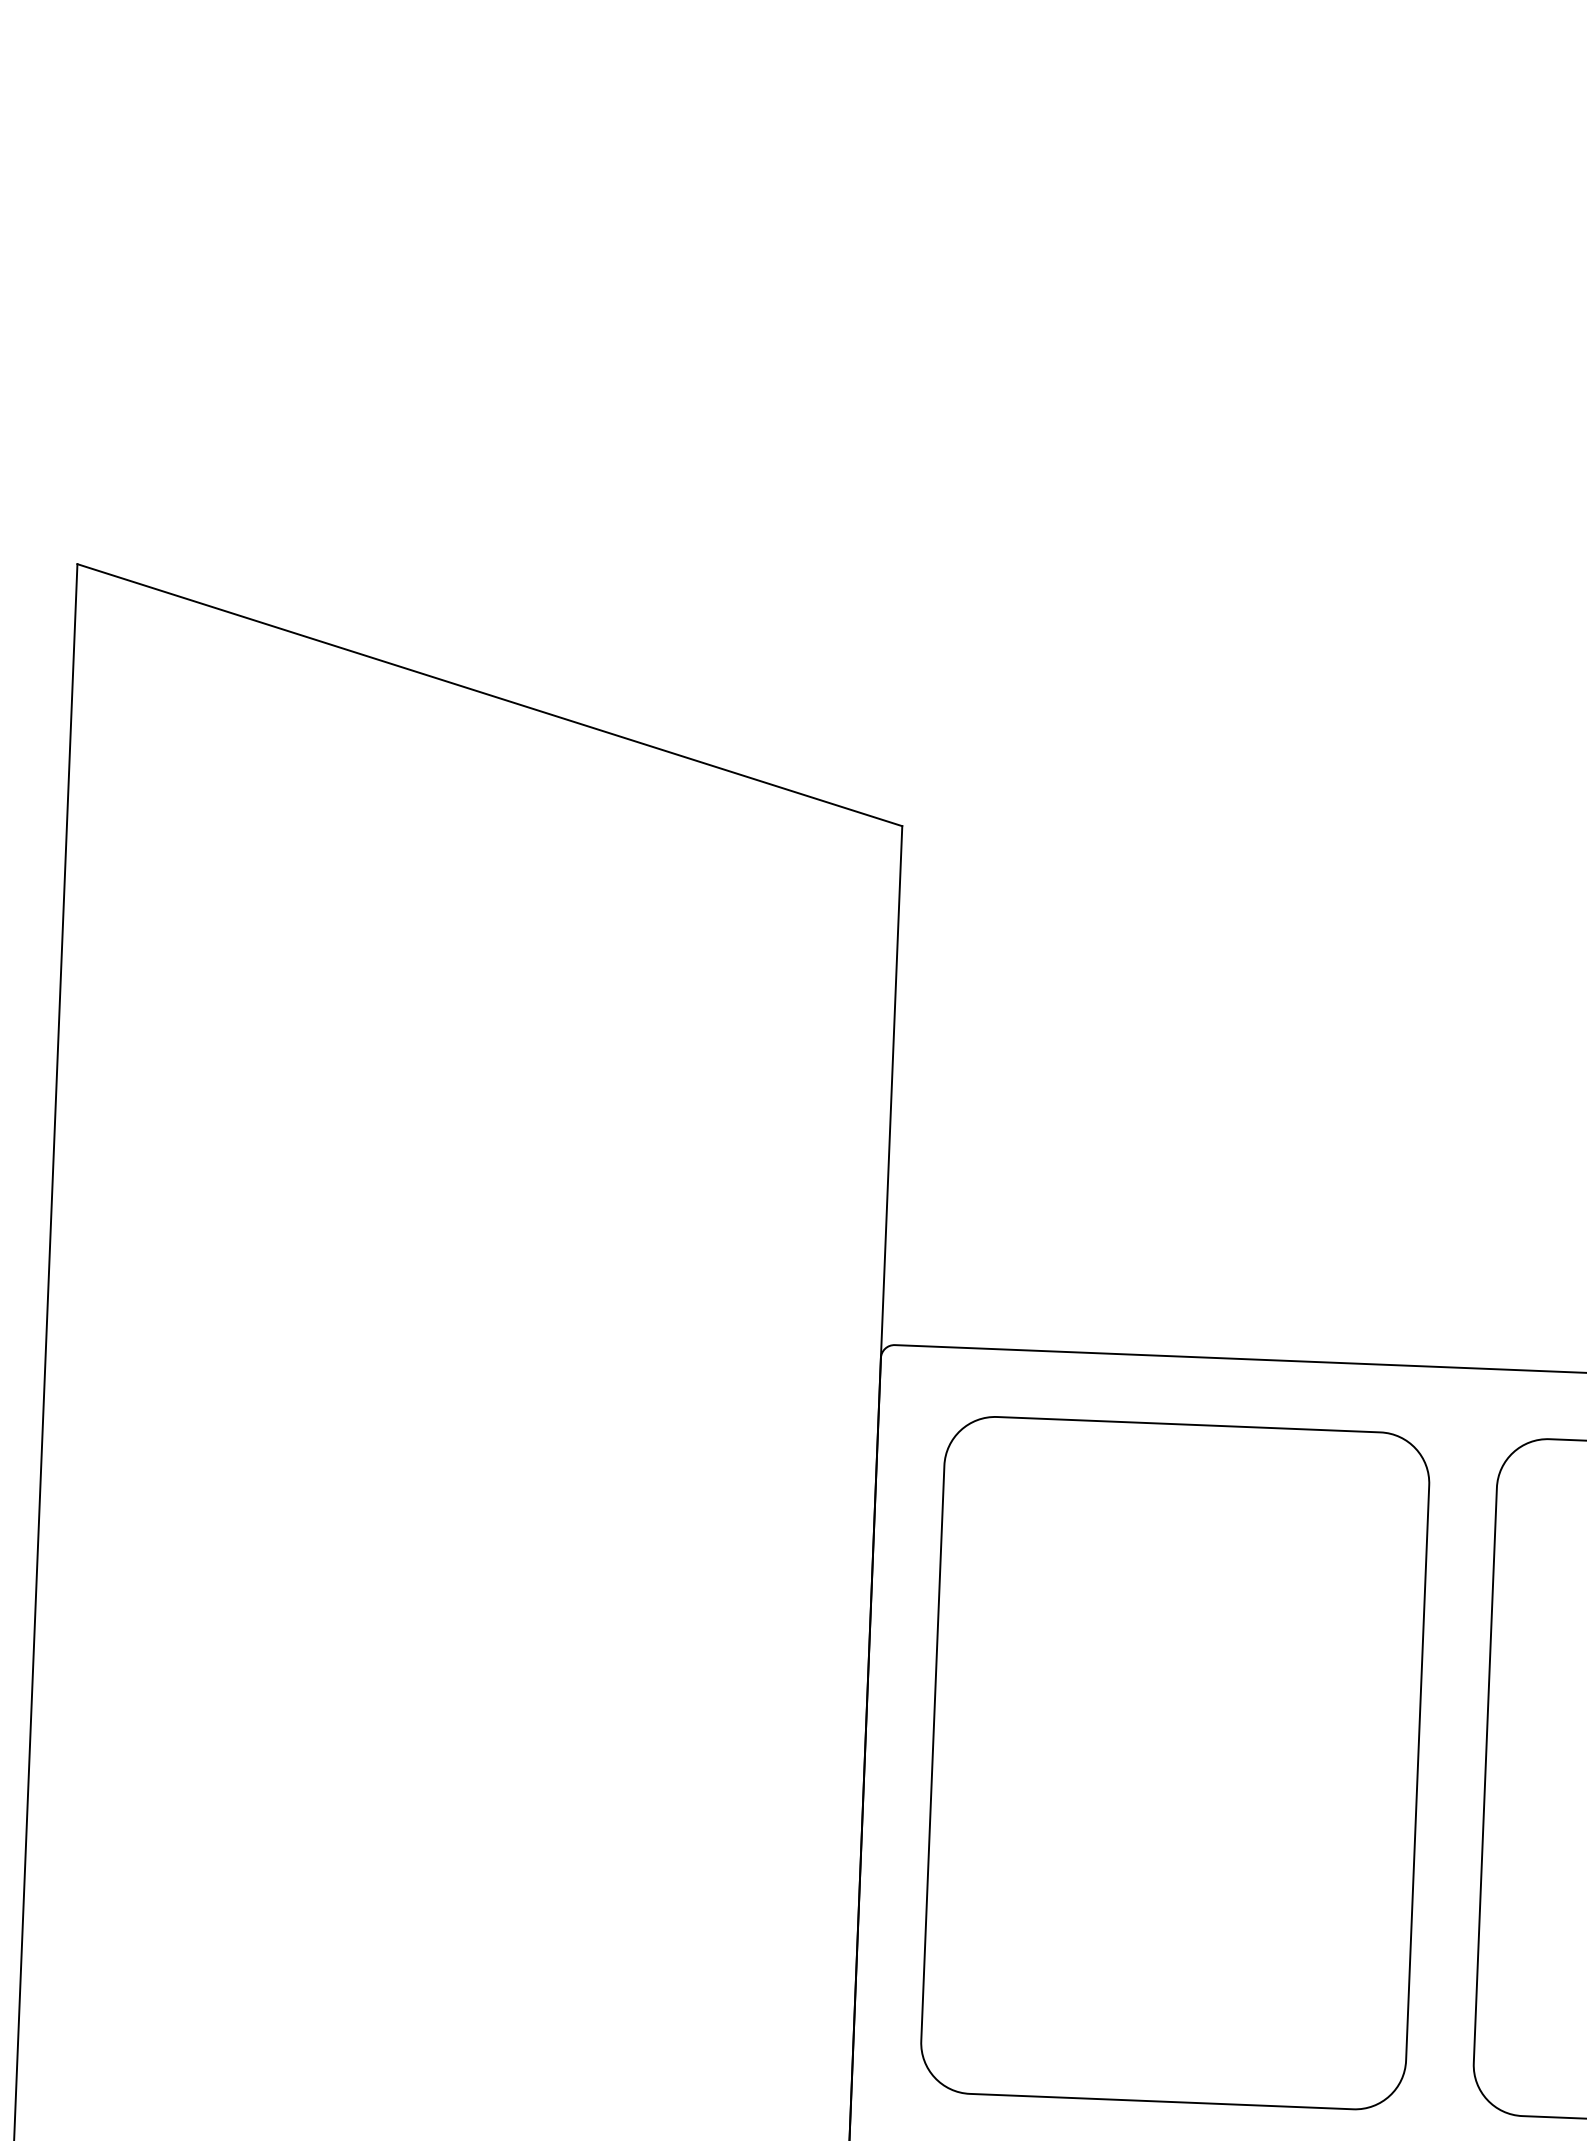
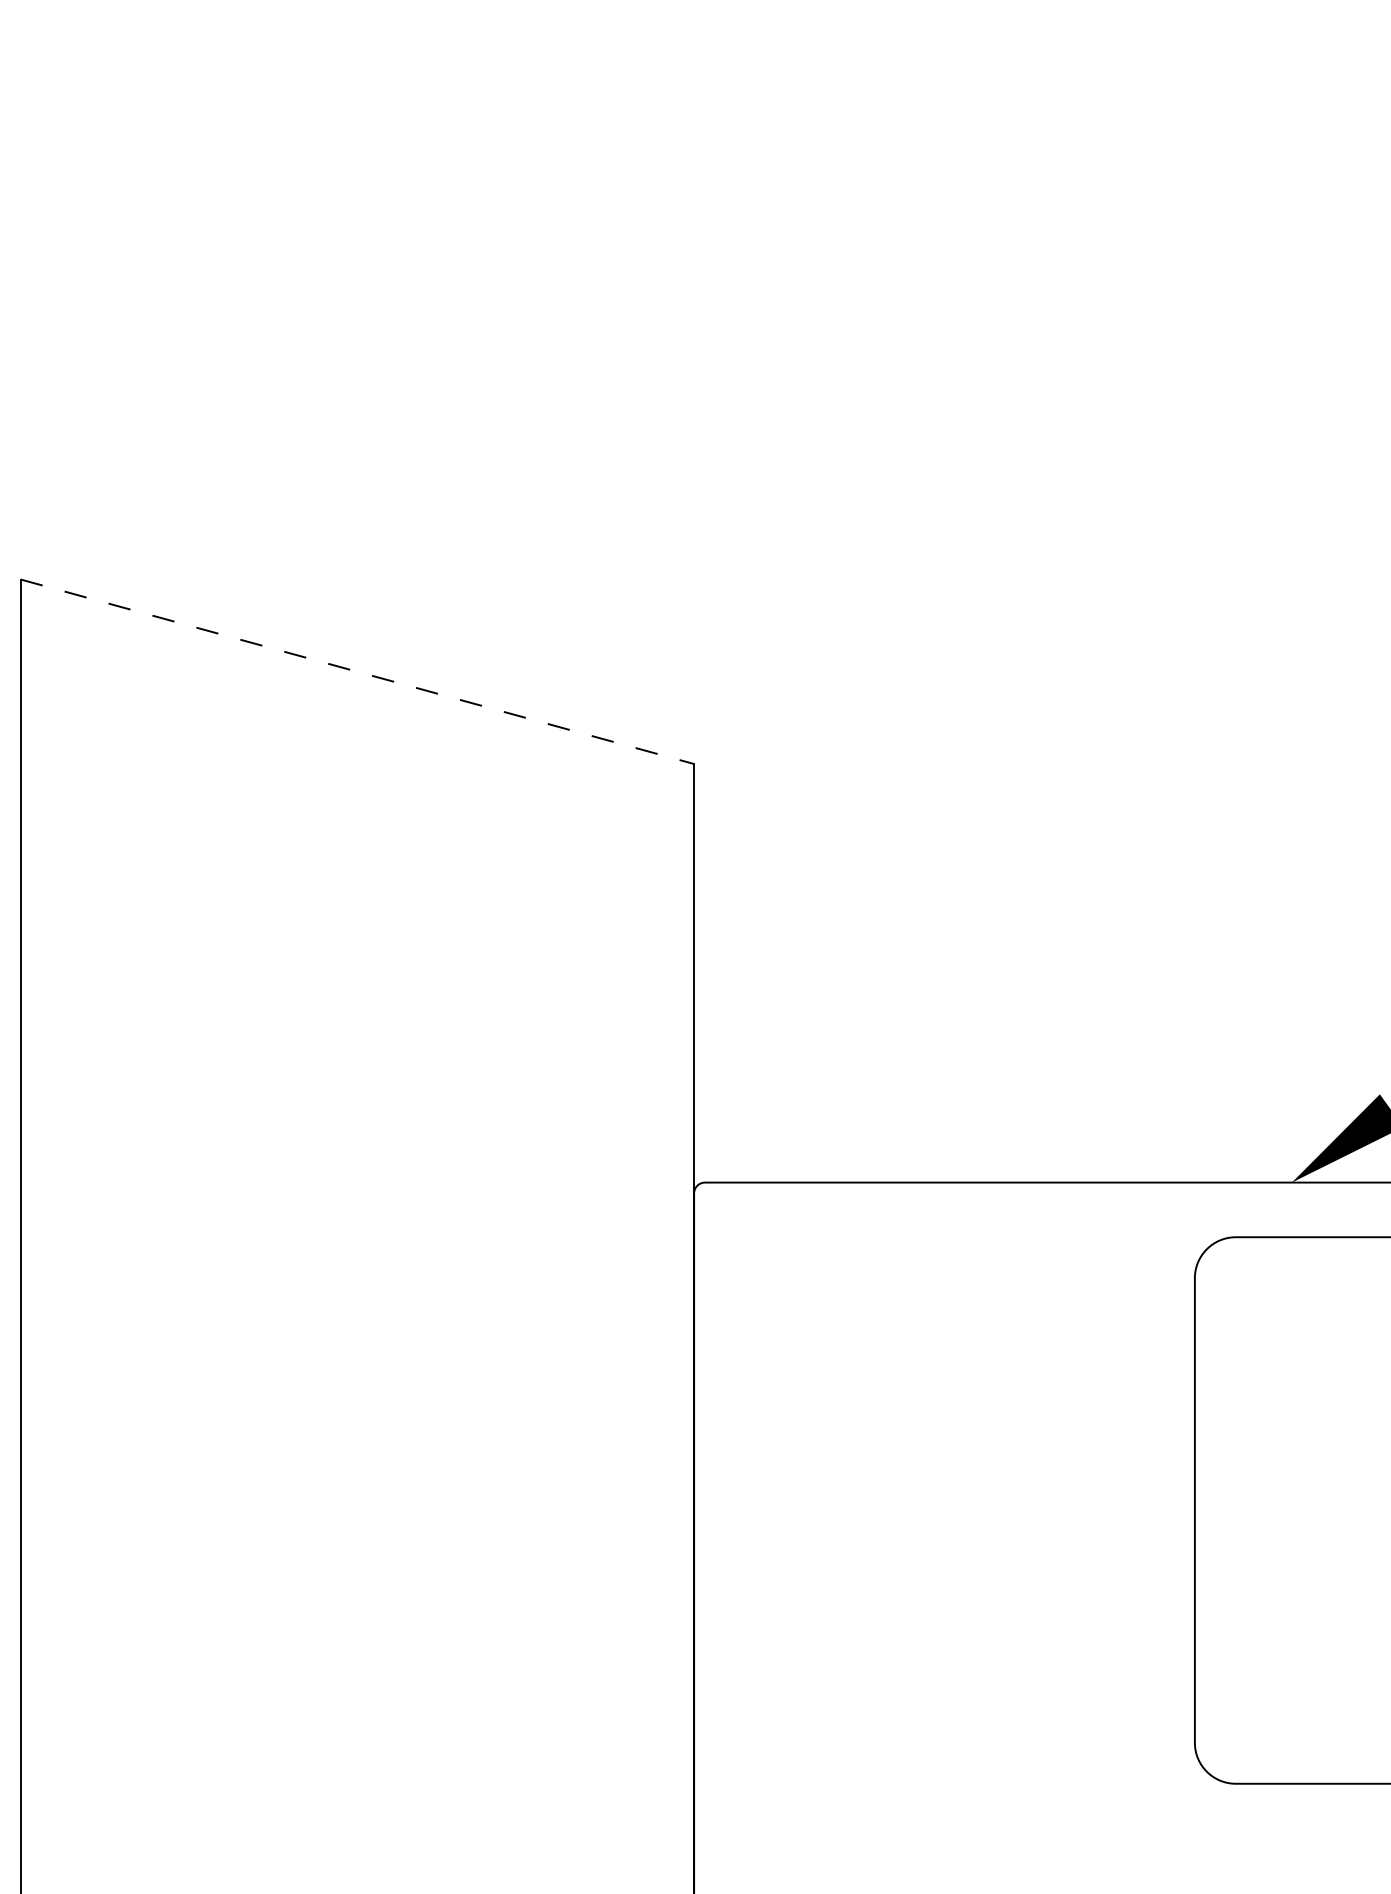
line: (489, 694) -> (357, 671), solid -> dashed
part: (1175, 1763) -> (944, 1510), removed

